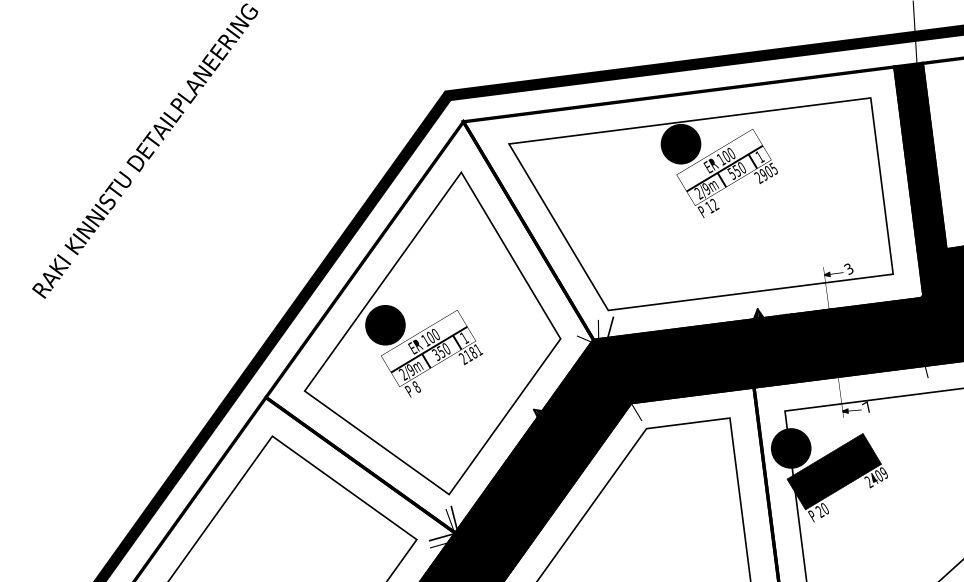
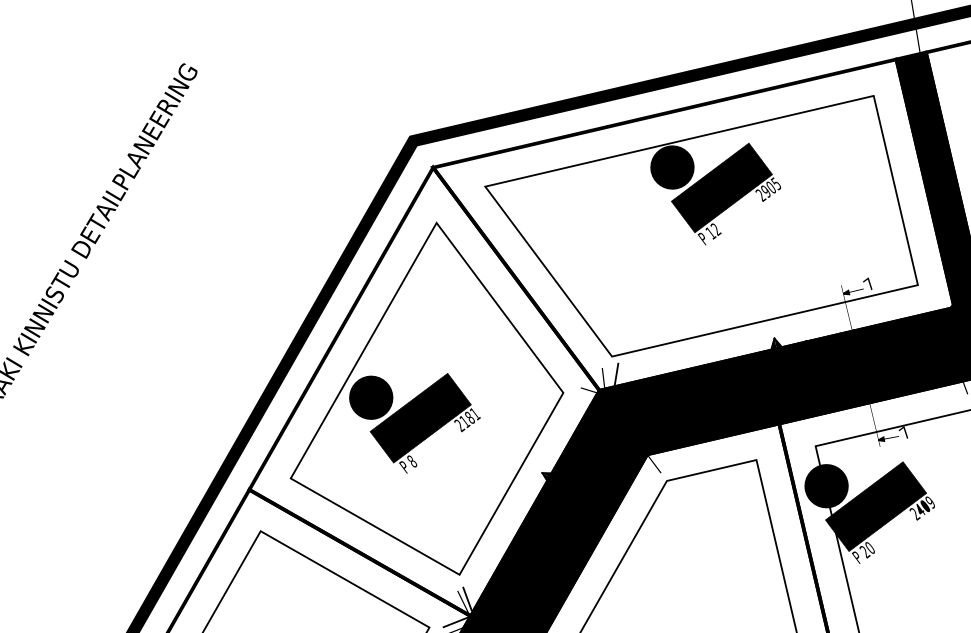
fill: (723, 167) -> (721, 188), added
text: (848, 268) -> (868, 283), 3 -> 7
fill: (428, 348) -> (420, 418), added

